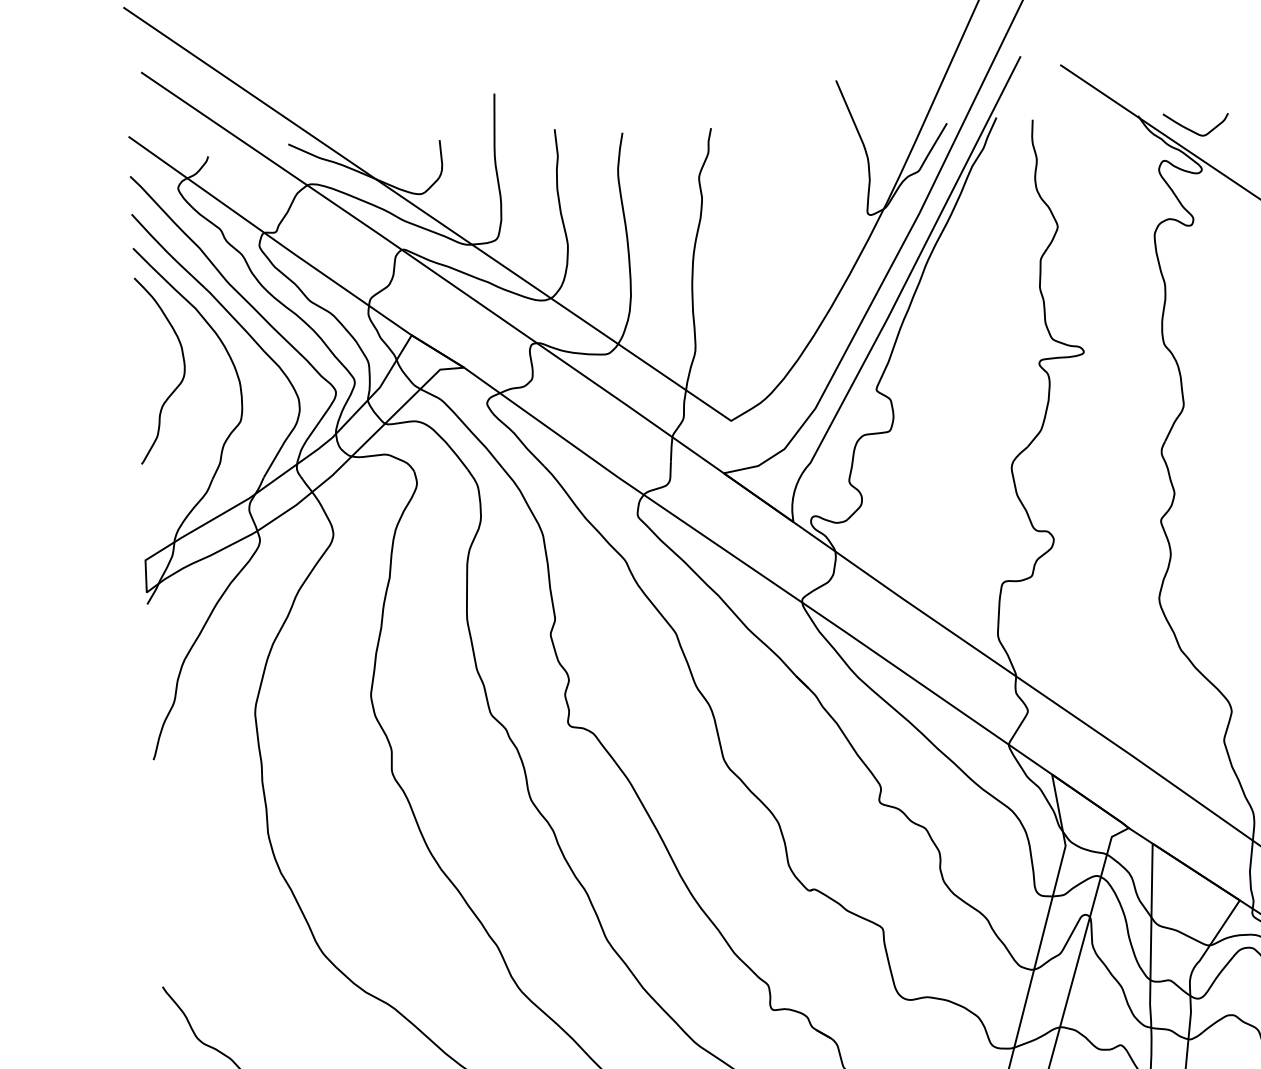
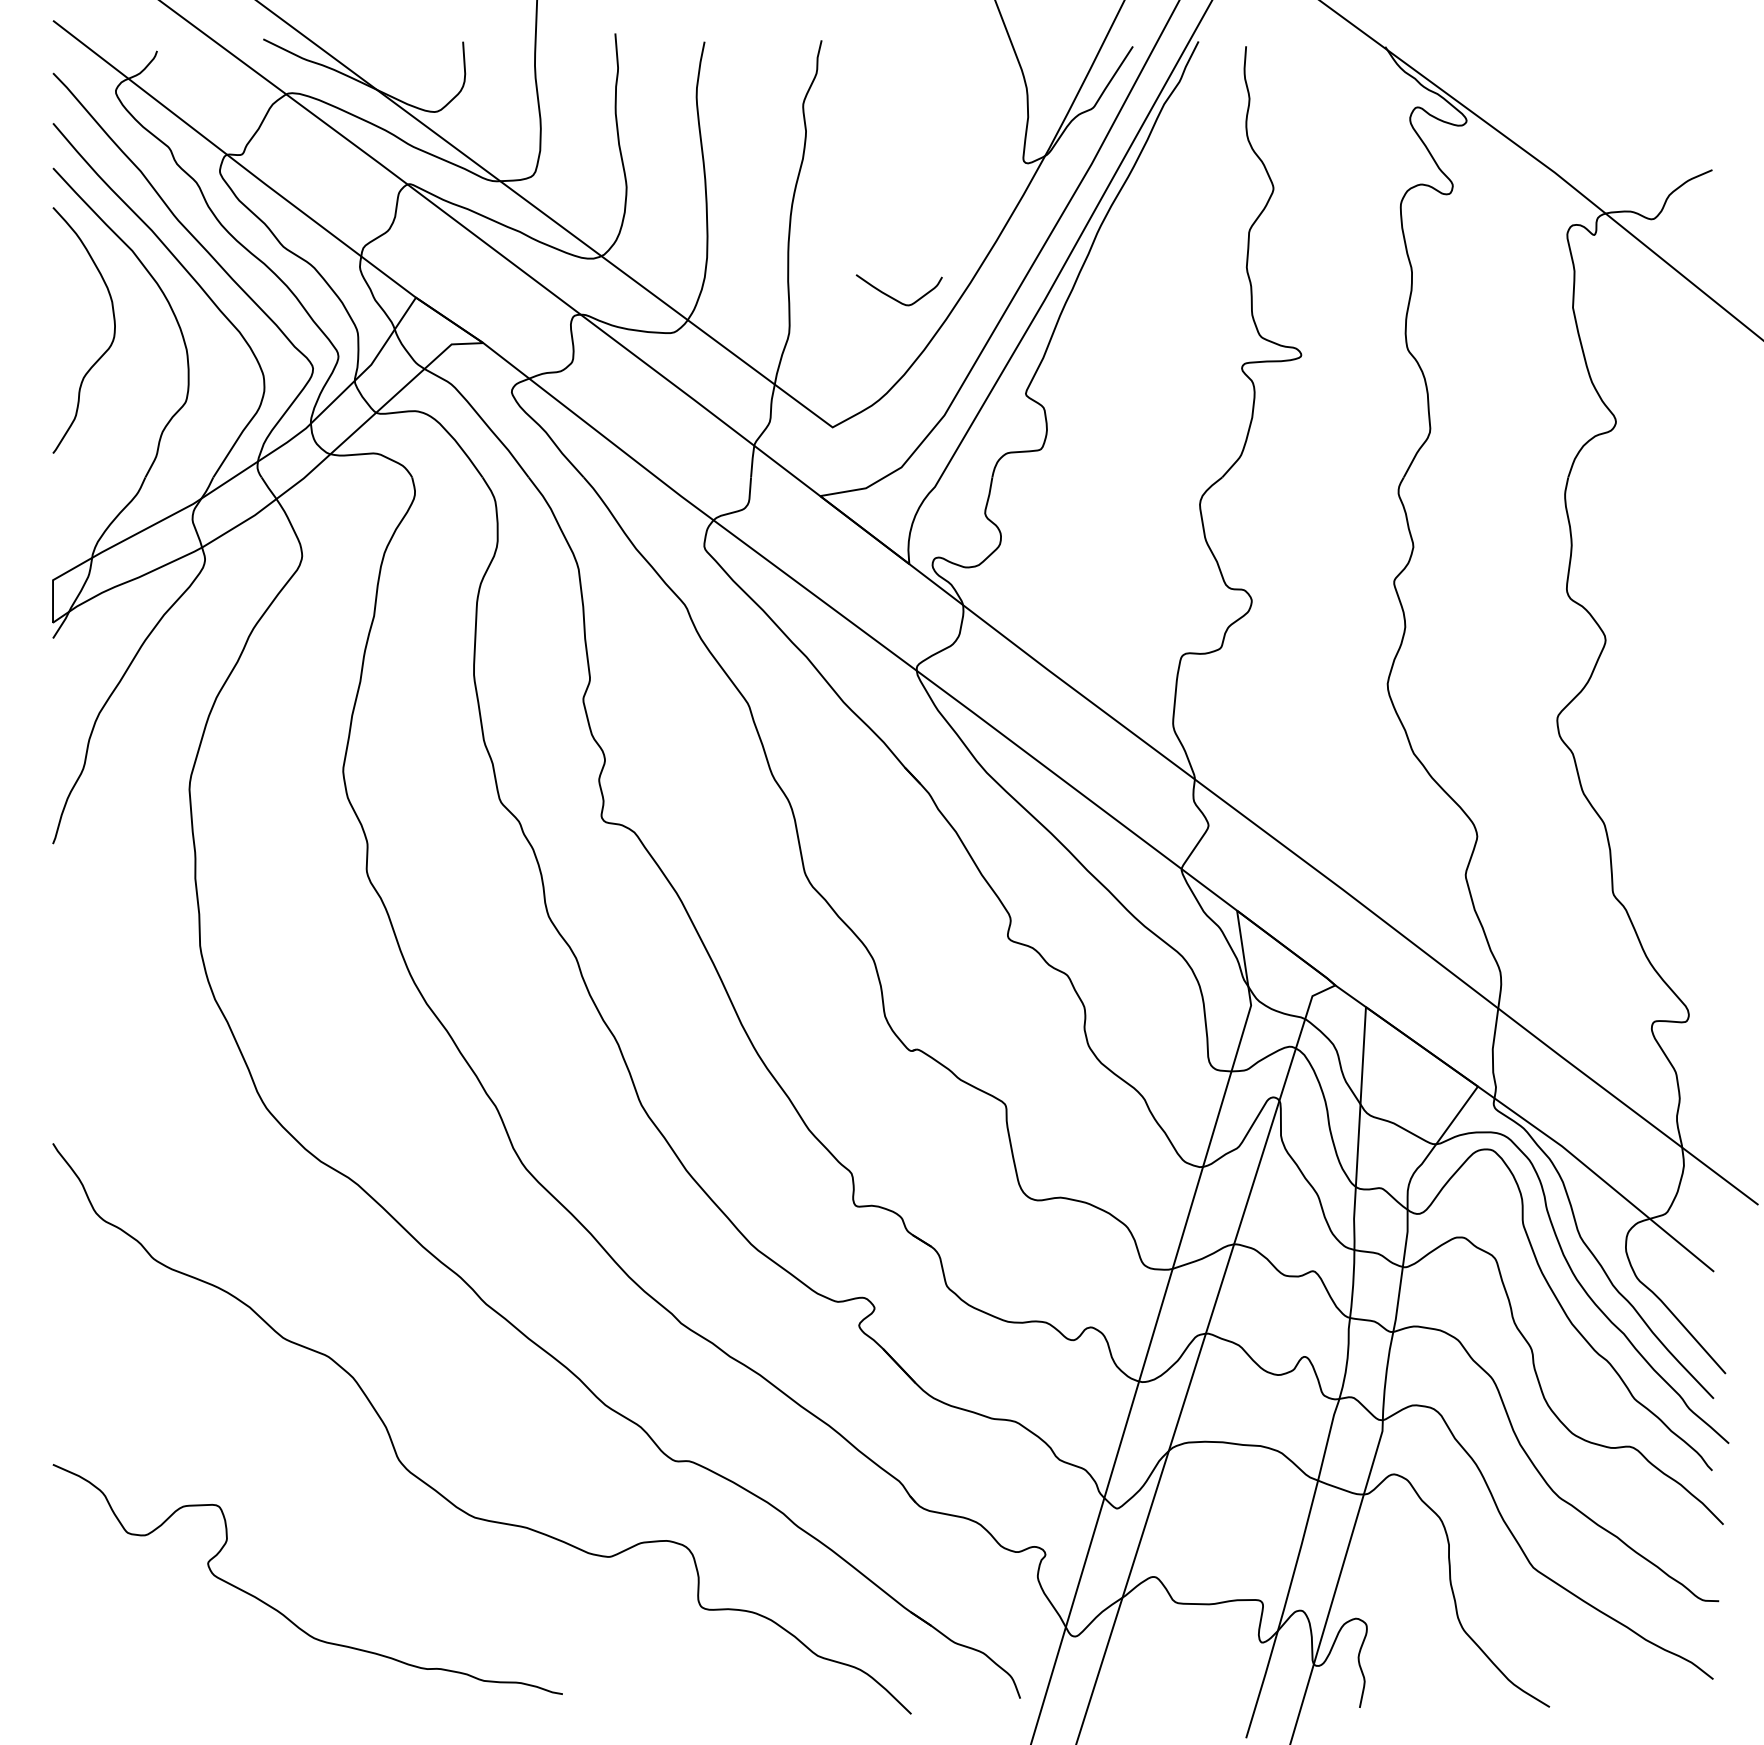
curve: (1193, 130) -> (895, 298), moved

